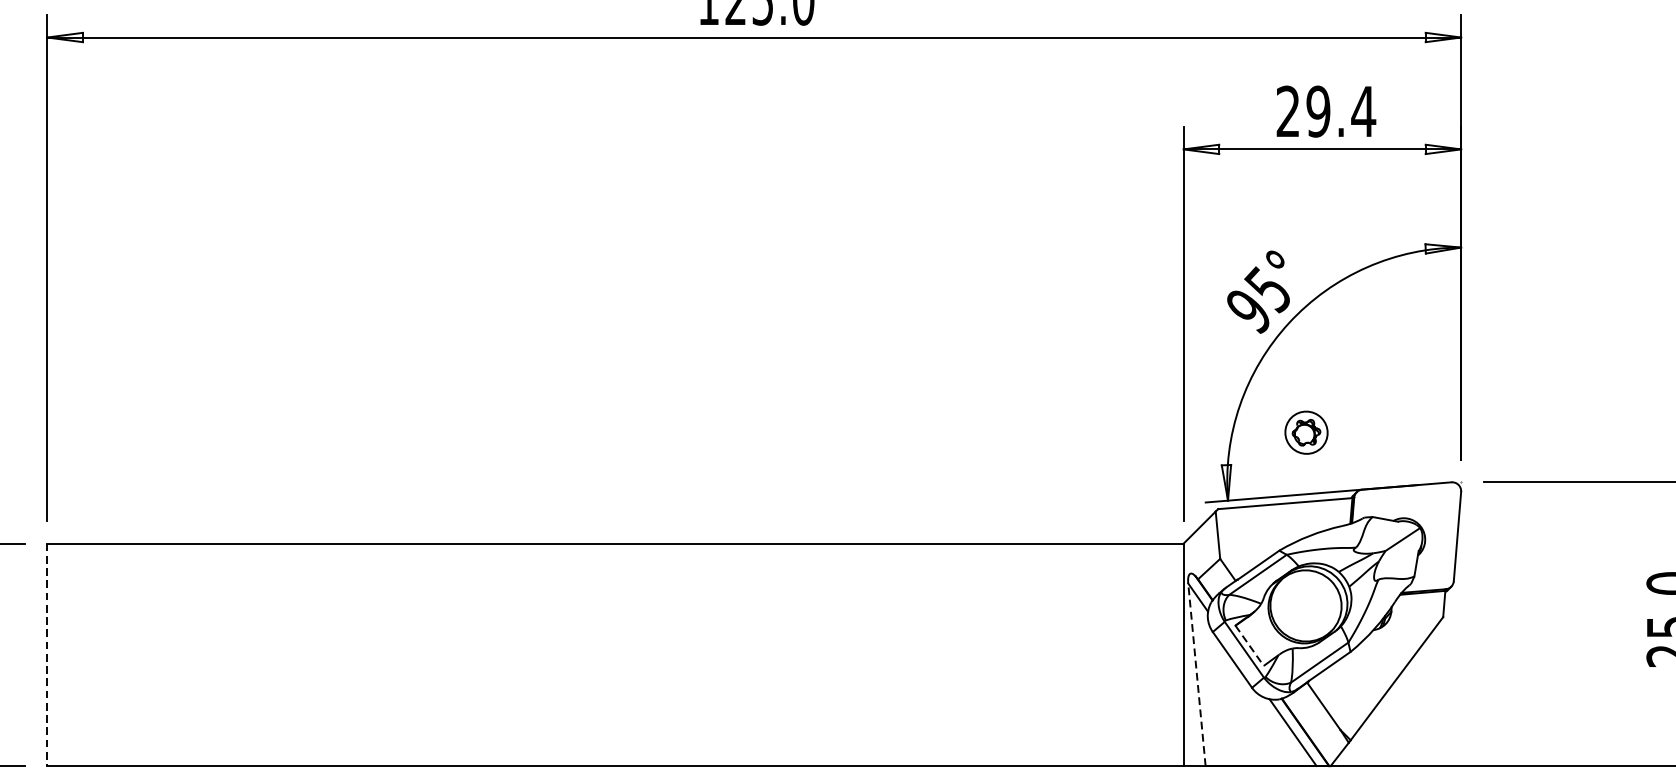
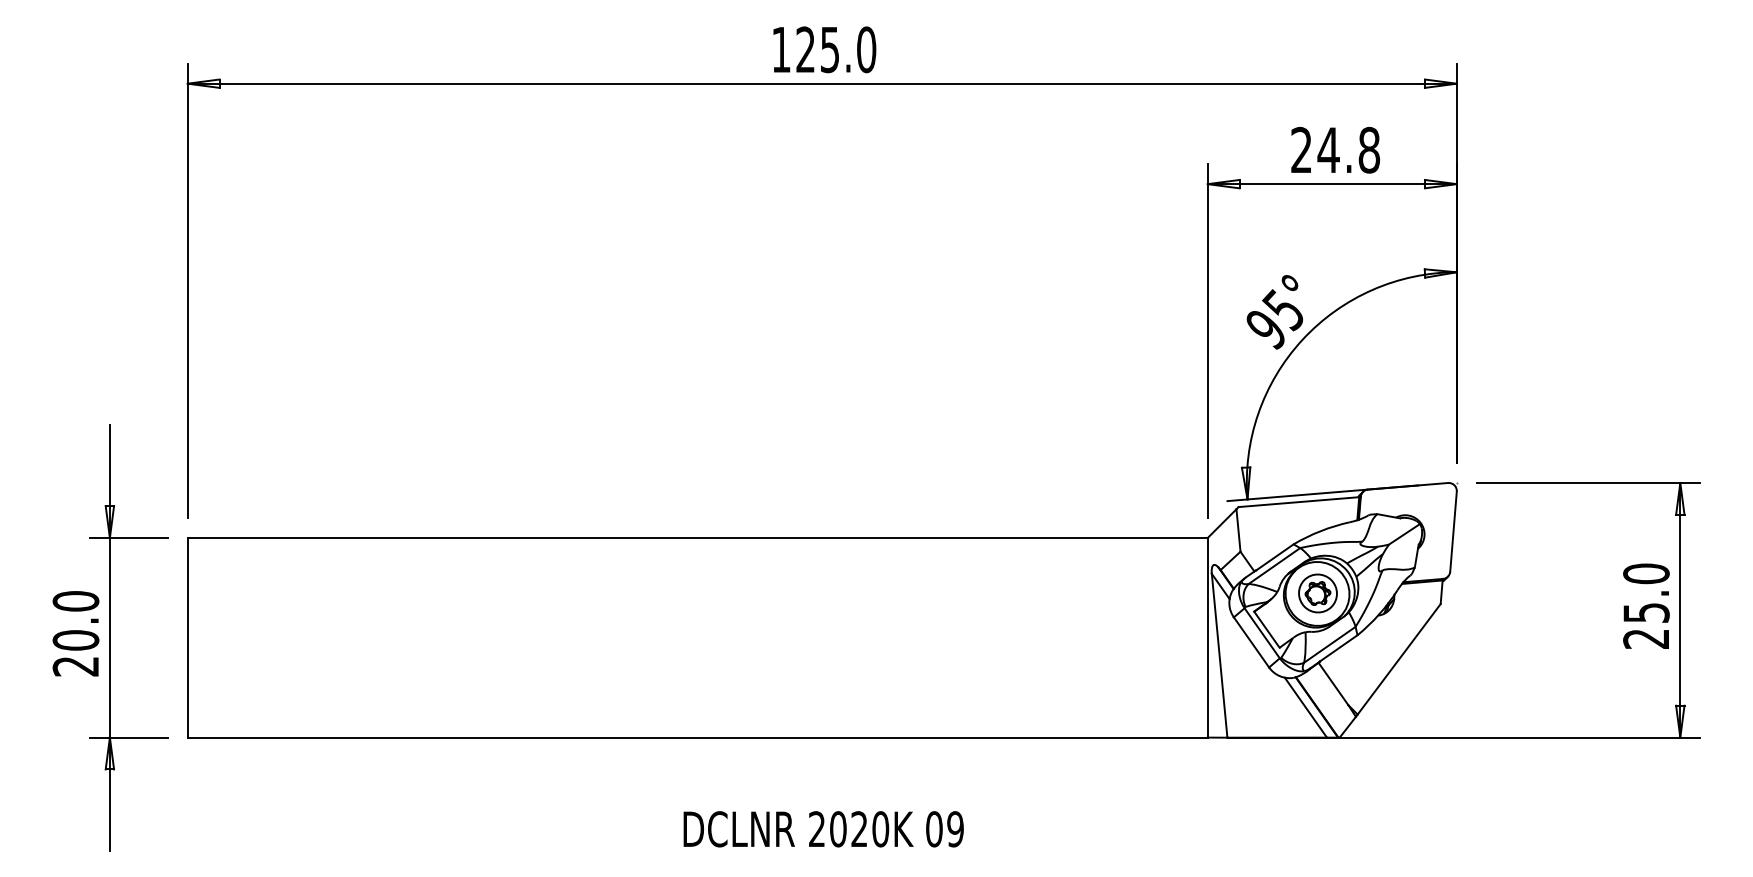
text: (1340, 110) -> (1348, 149), 29.4 -> 24.8
part: (1305, 432) -> (1317, 593), moved
line: (1250, 646) -> (1267, 630), dashed -> solid
line: (47, 654) -> (187, 637), dashed -> solid
line: (1196, 674) -> (1219, 655), dashed -> solid

